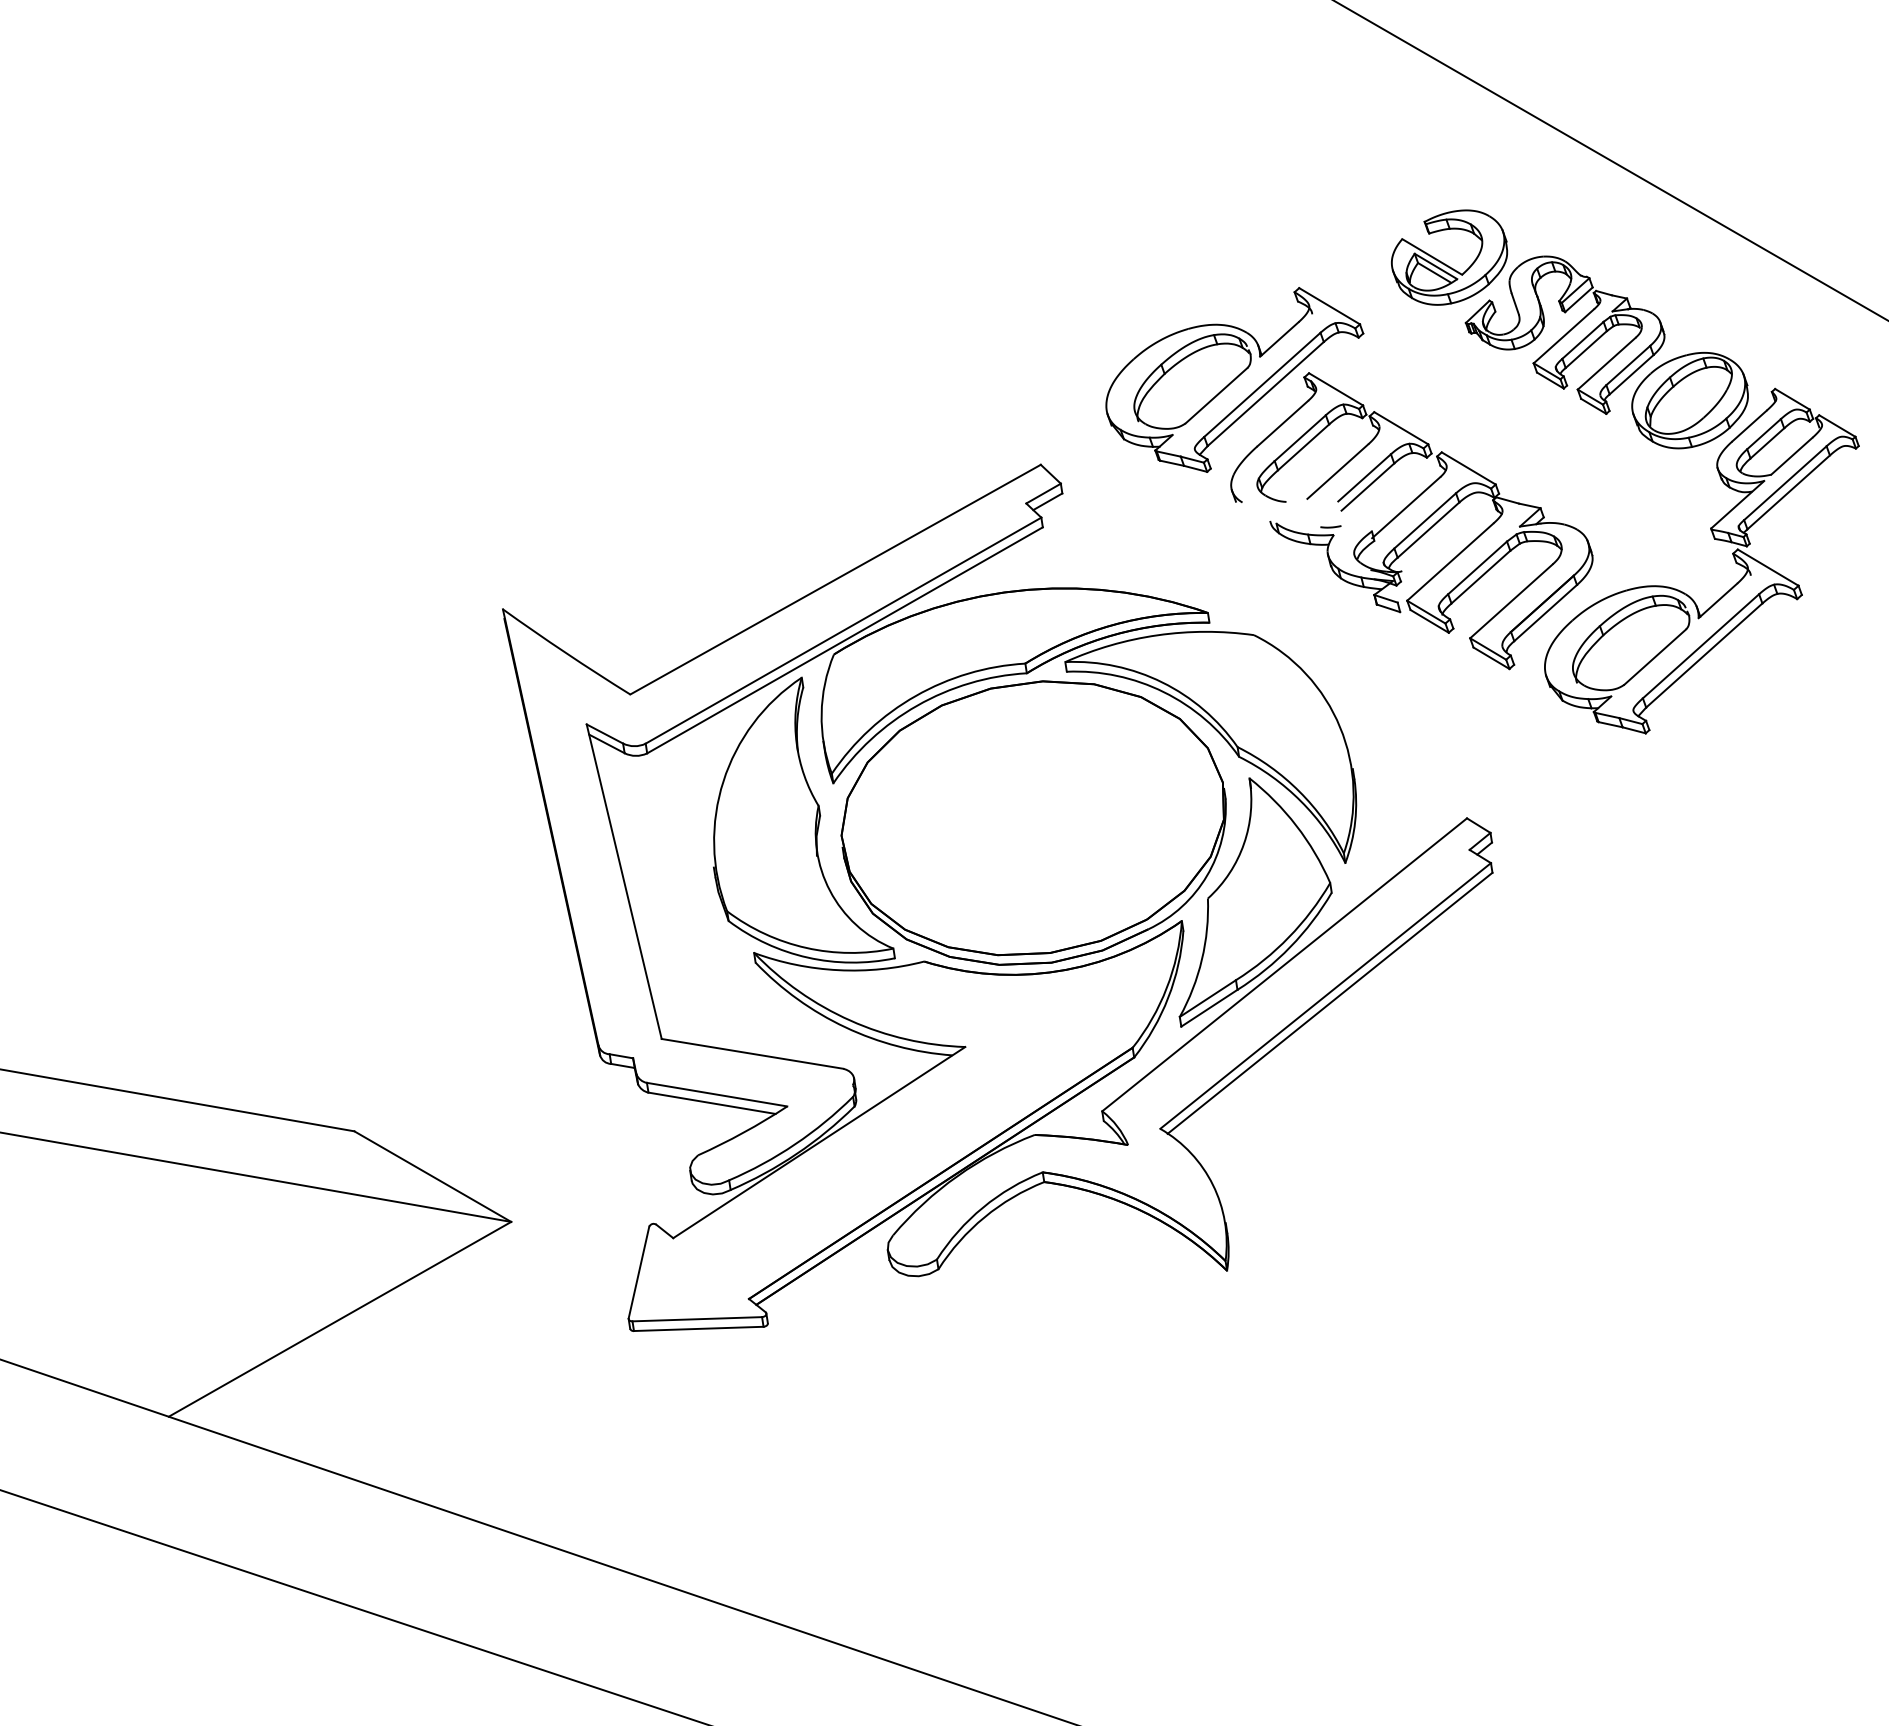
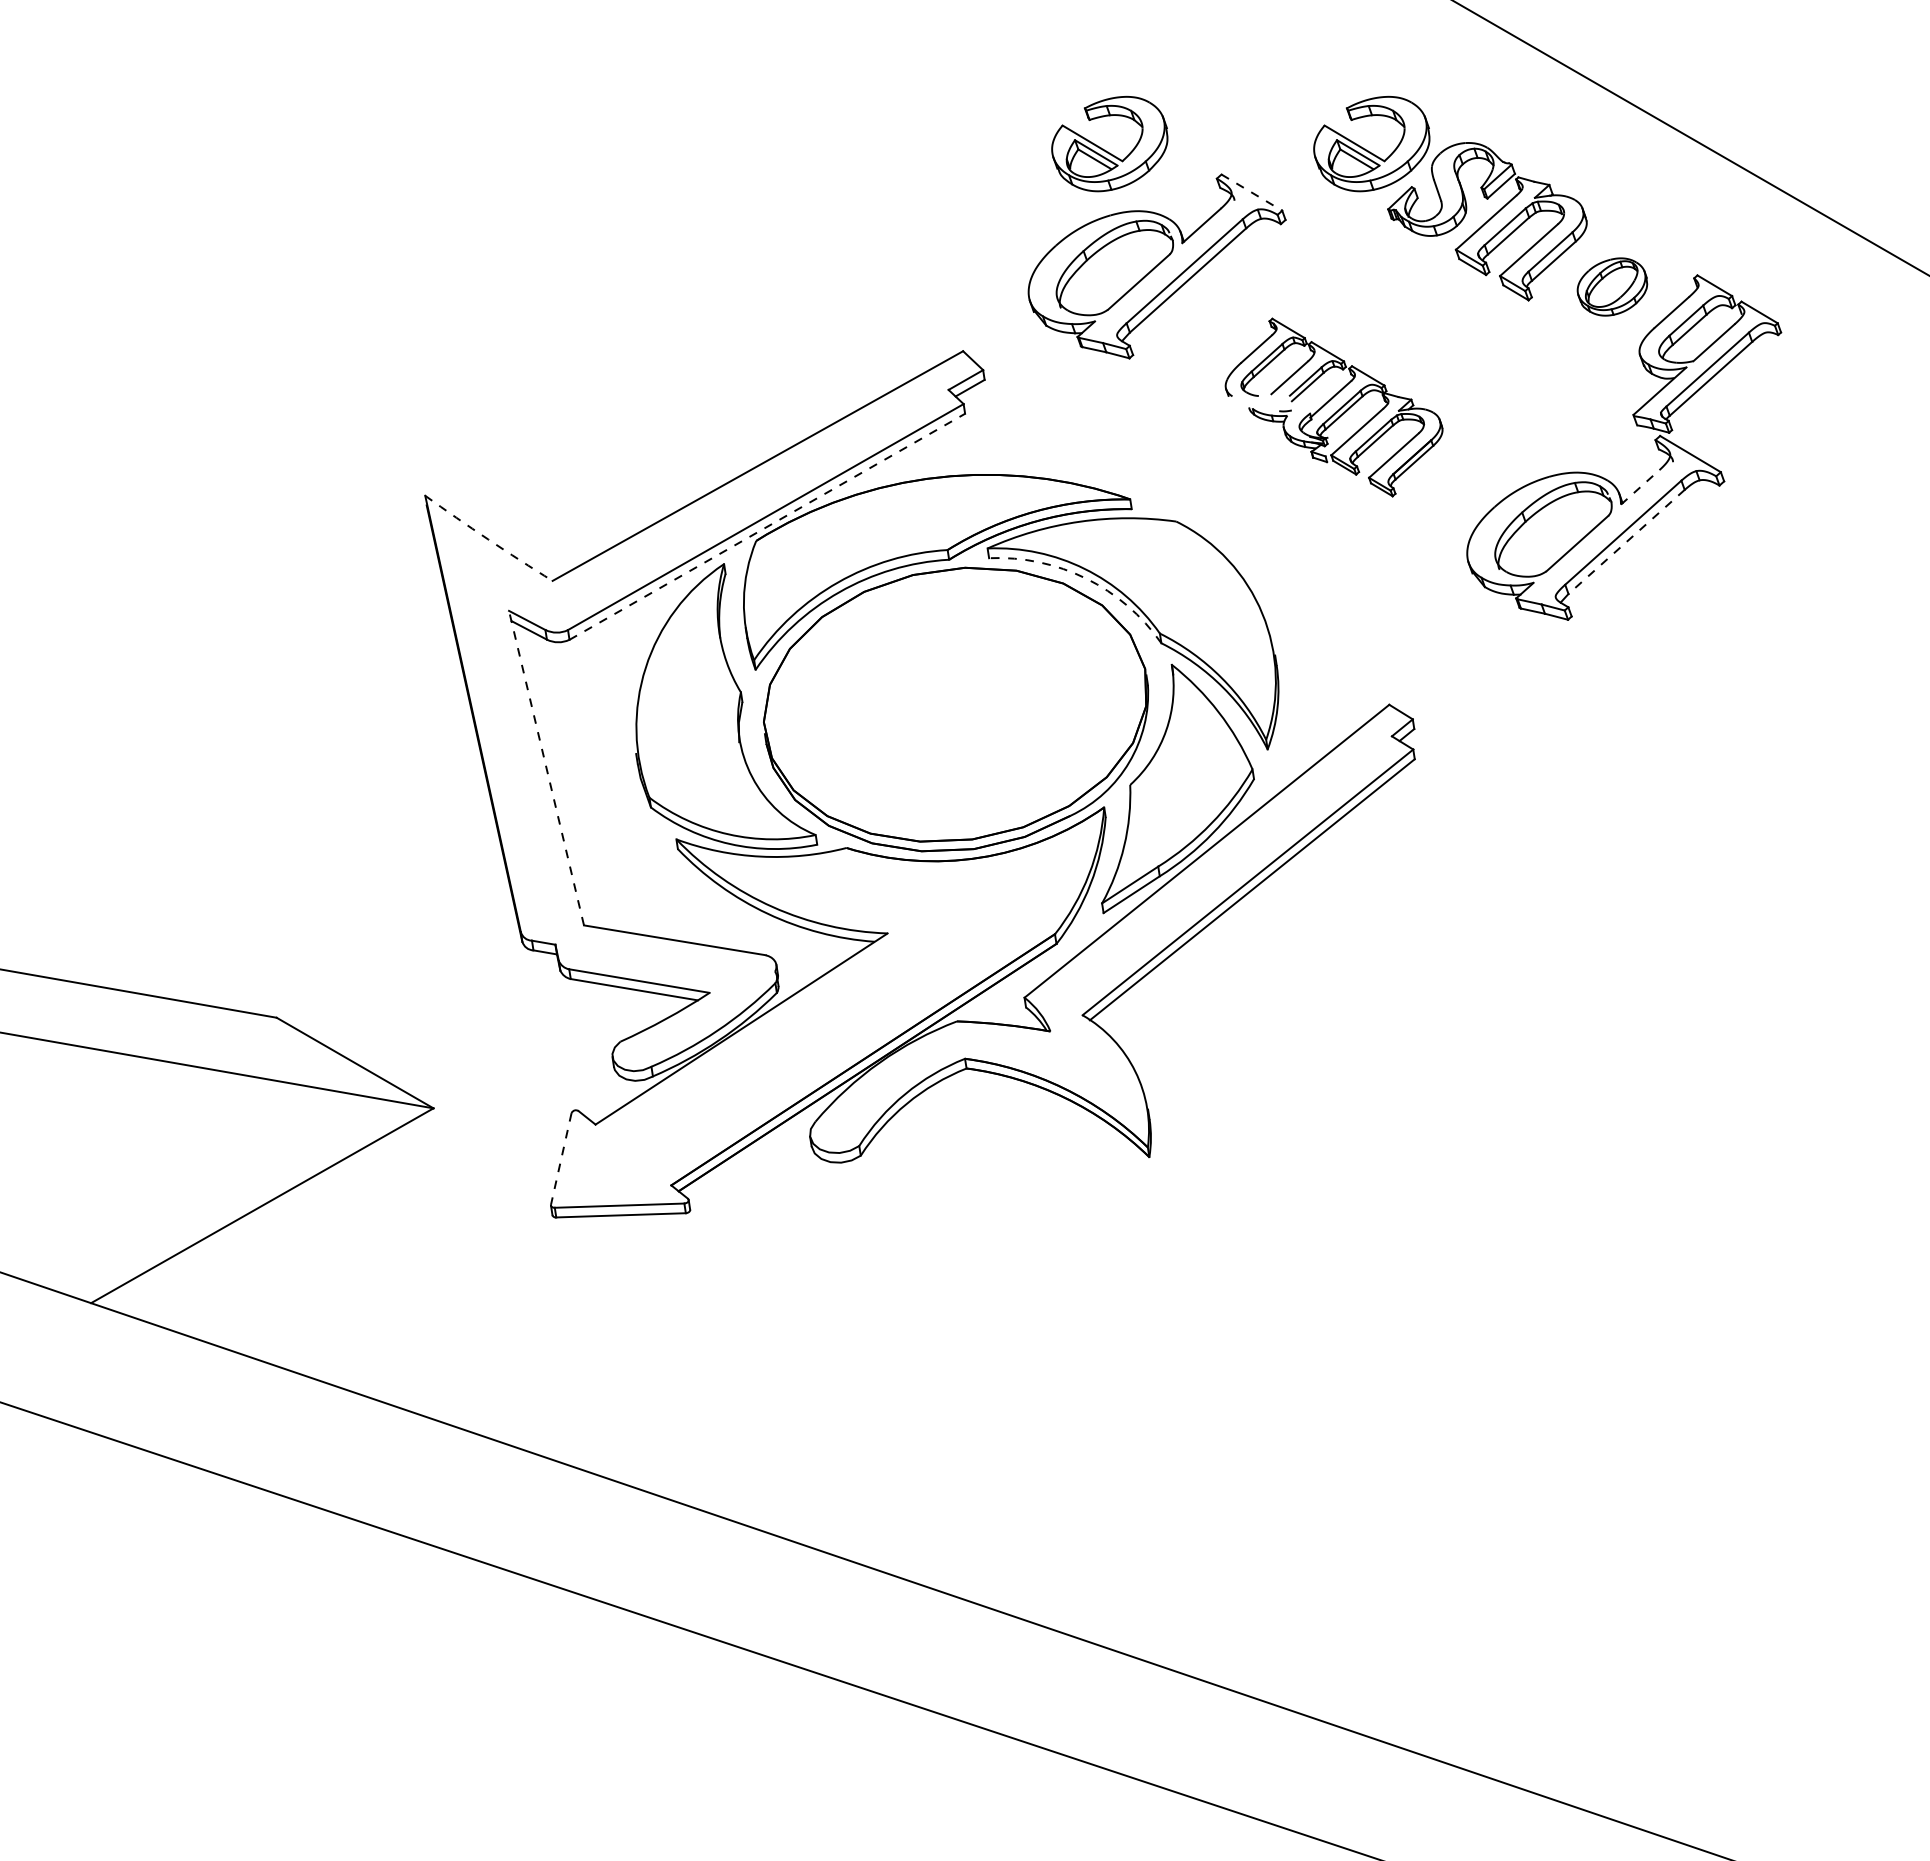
part: (1184, 264) -> (1106, 150), added
line: (1330, 306) -> (1252, 192), solid -> dashed
part: (1690, 400) -> (1612, 286), size x0.6
part: (1411, 521) -> (1333, 407), size x0.6
line: (1718, 601) -> (1640, 487), solid -> dashed
line: (845, 640) -> (767, 526), solid -> dashed
arc: (566, 653) -> (488, 539), solid -> dashed
line: (1704, 656) -> (1626, 542), solid -> dashed
arc: (1164, 692) -> (1086, 578), solid -> dashed
line: (624, 882) -> (546, 768), solid -> dashed
line: (639, 1272) -> (561, 1158), solid -> dashed

